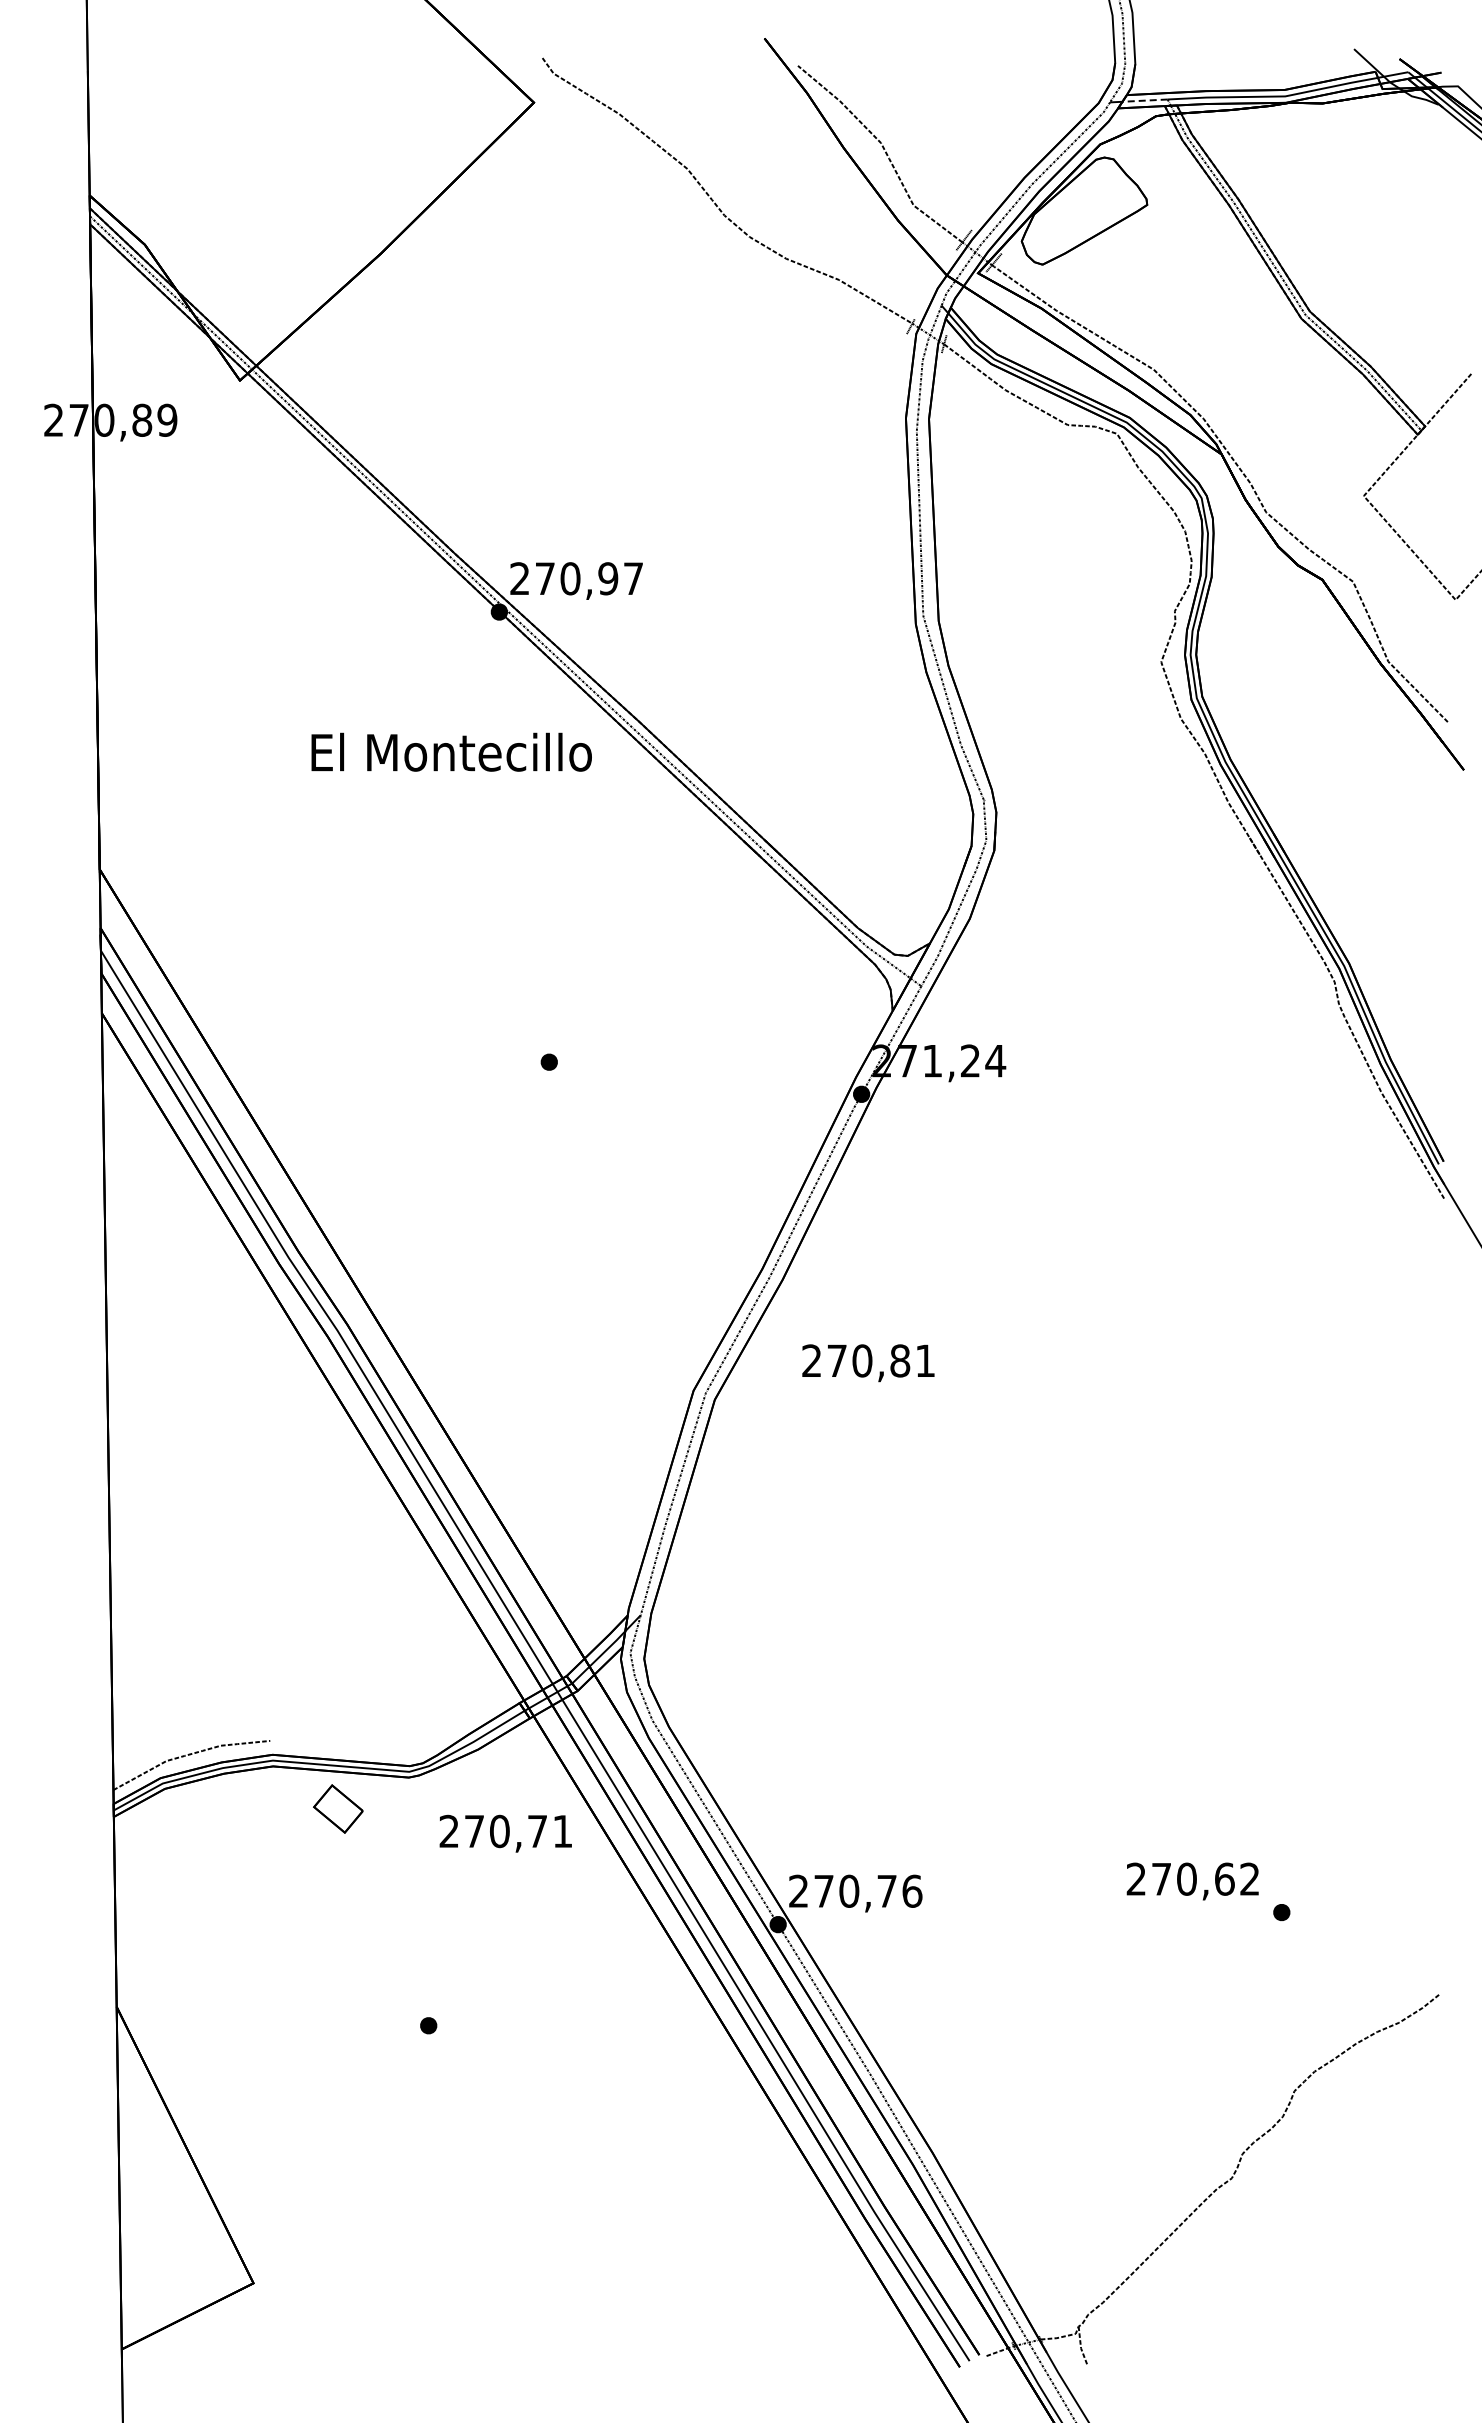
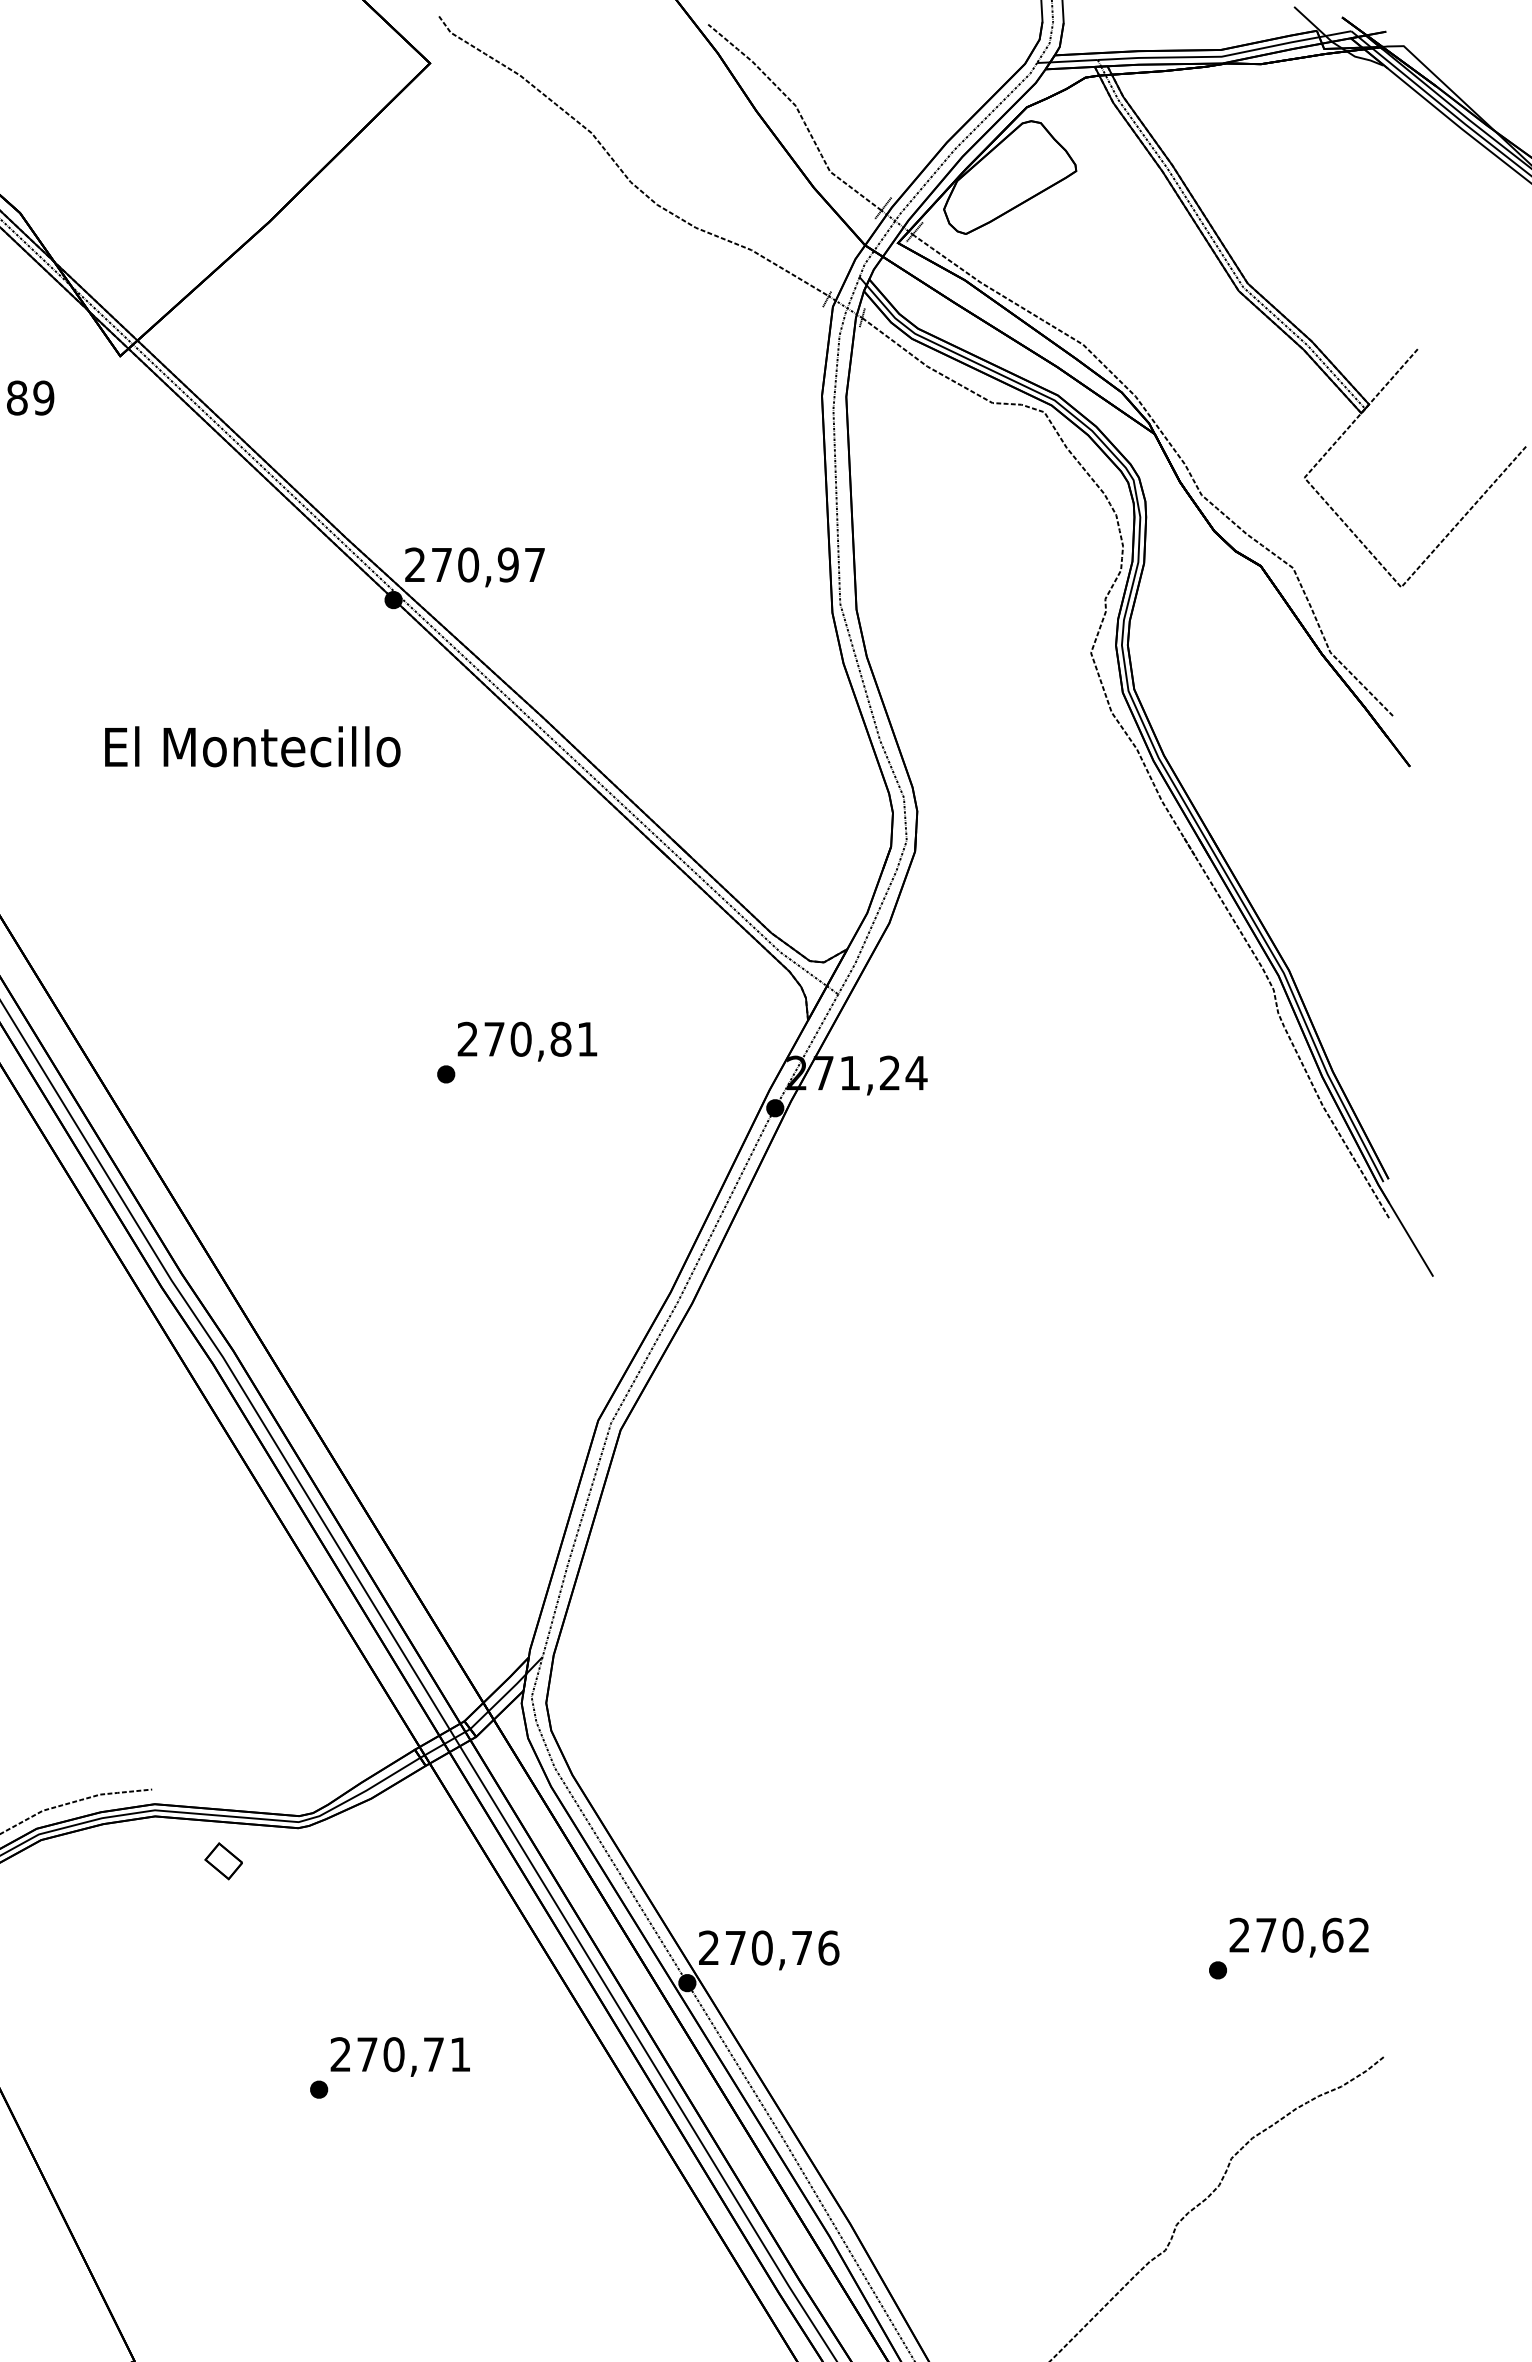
line: (1145, 100) -> (1074, 61), dashed -> solid
text: (451, 751) -> (252, 745), moved
text: (868, 1363) -> (527, 1042), moved
part: (337, 1808) -> (223, 1860), size x0.71
text: (505, 1833) -> (400, 2056), moved
text: (1192, 1881) -> (1298, 1937), moved

